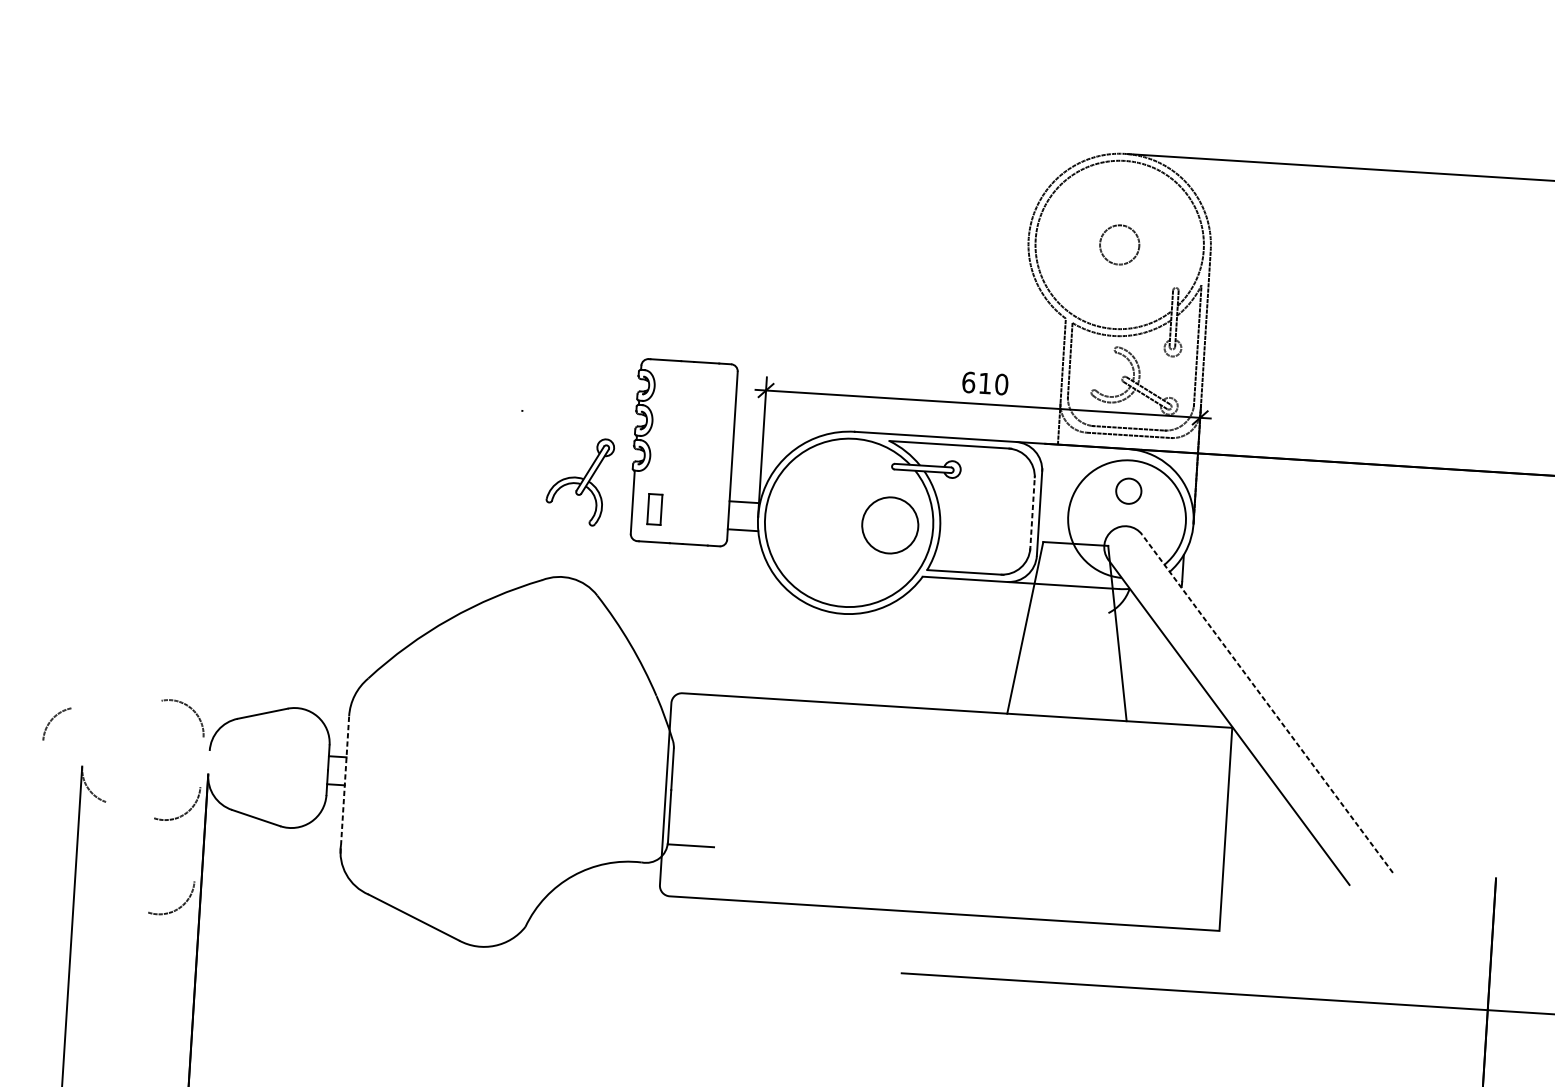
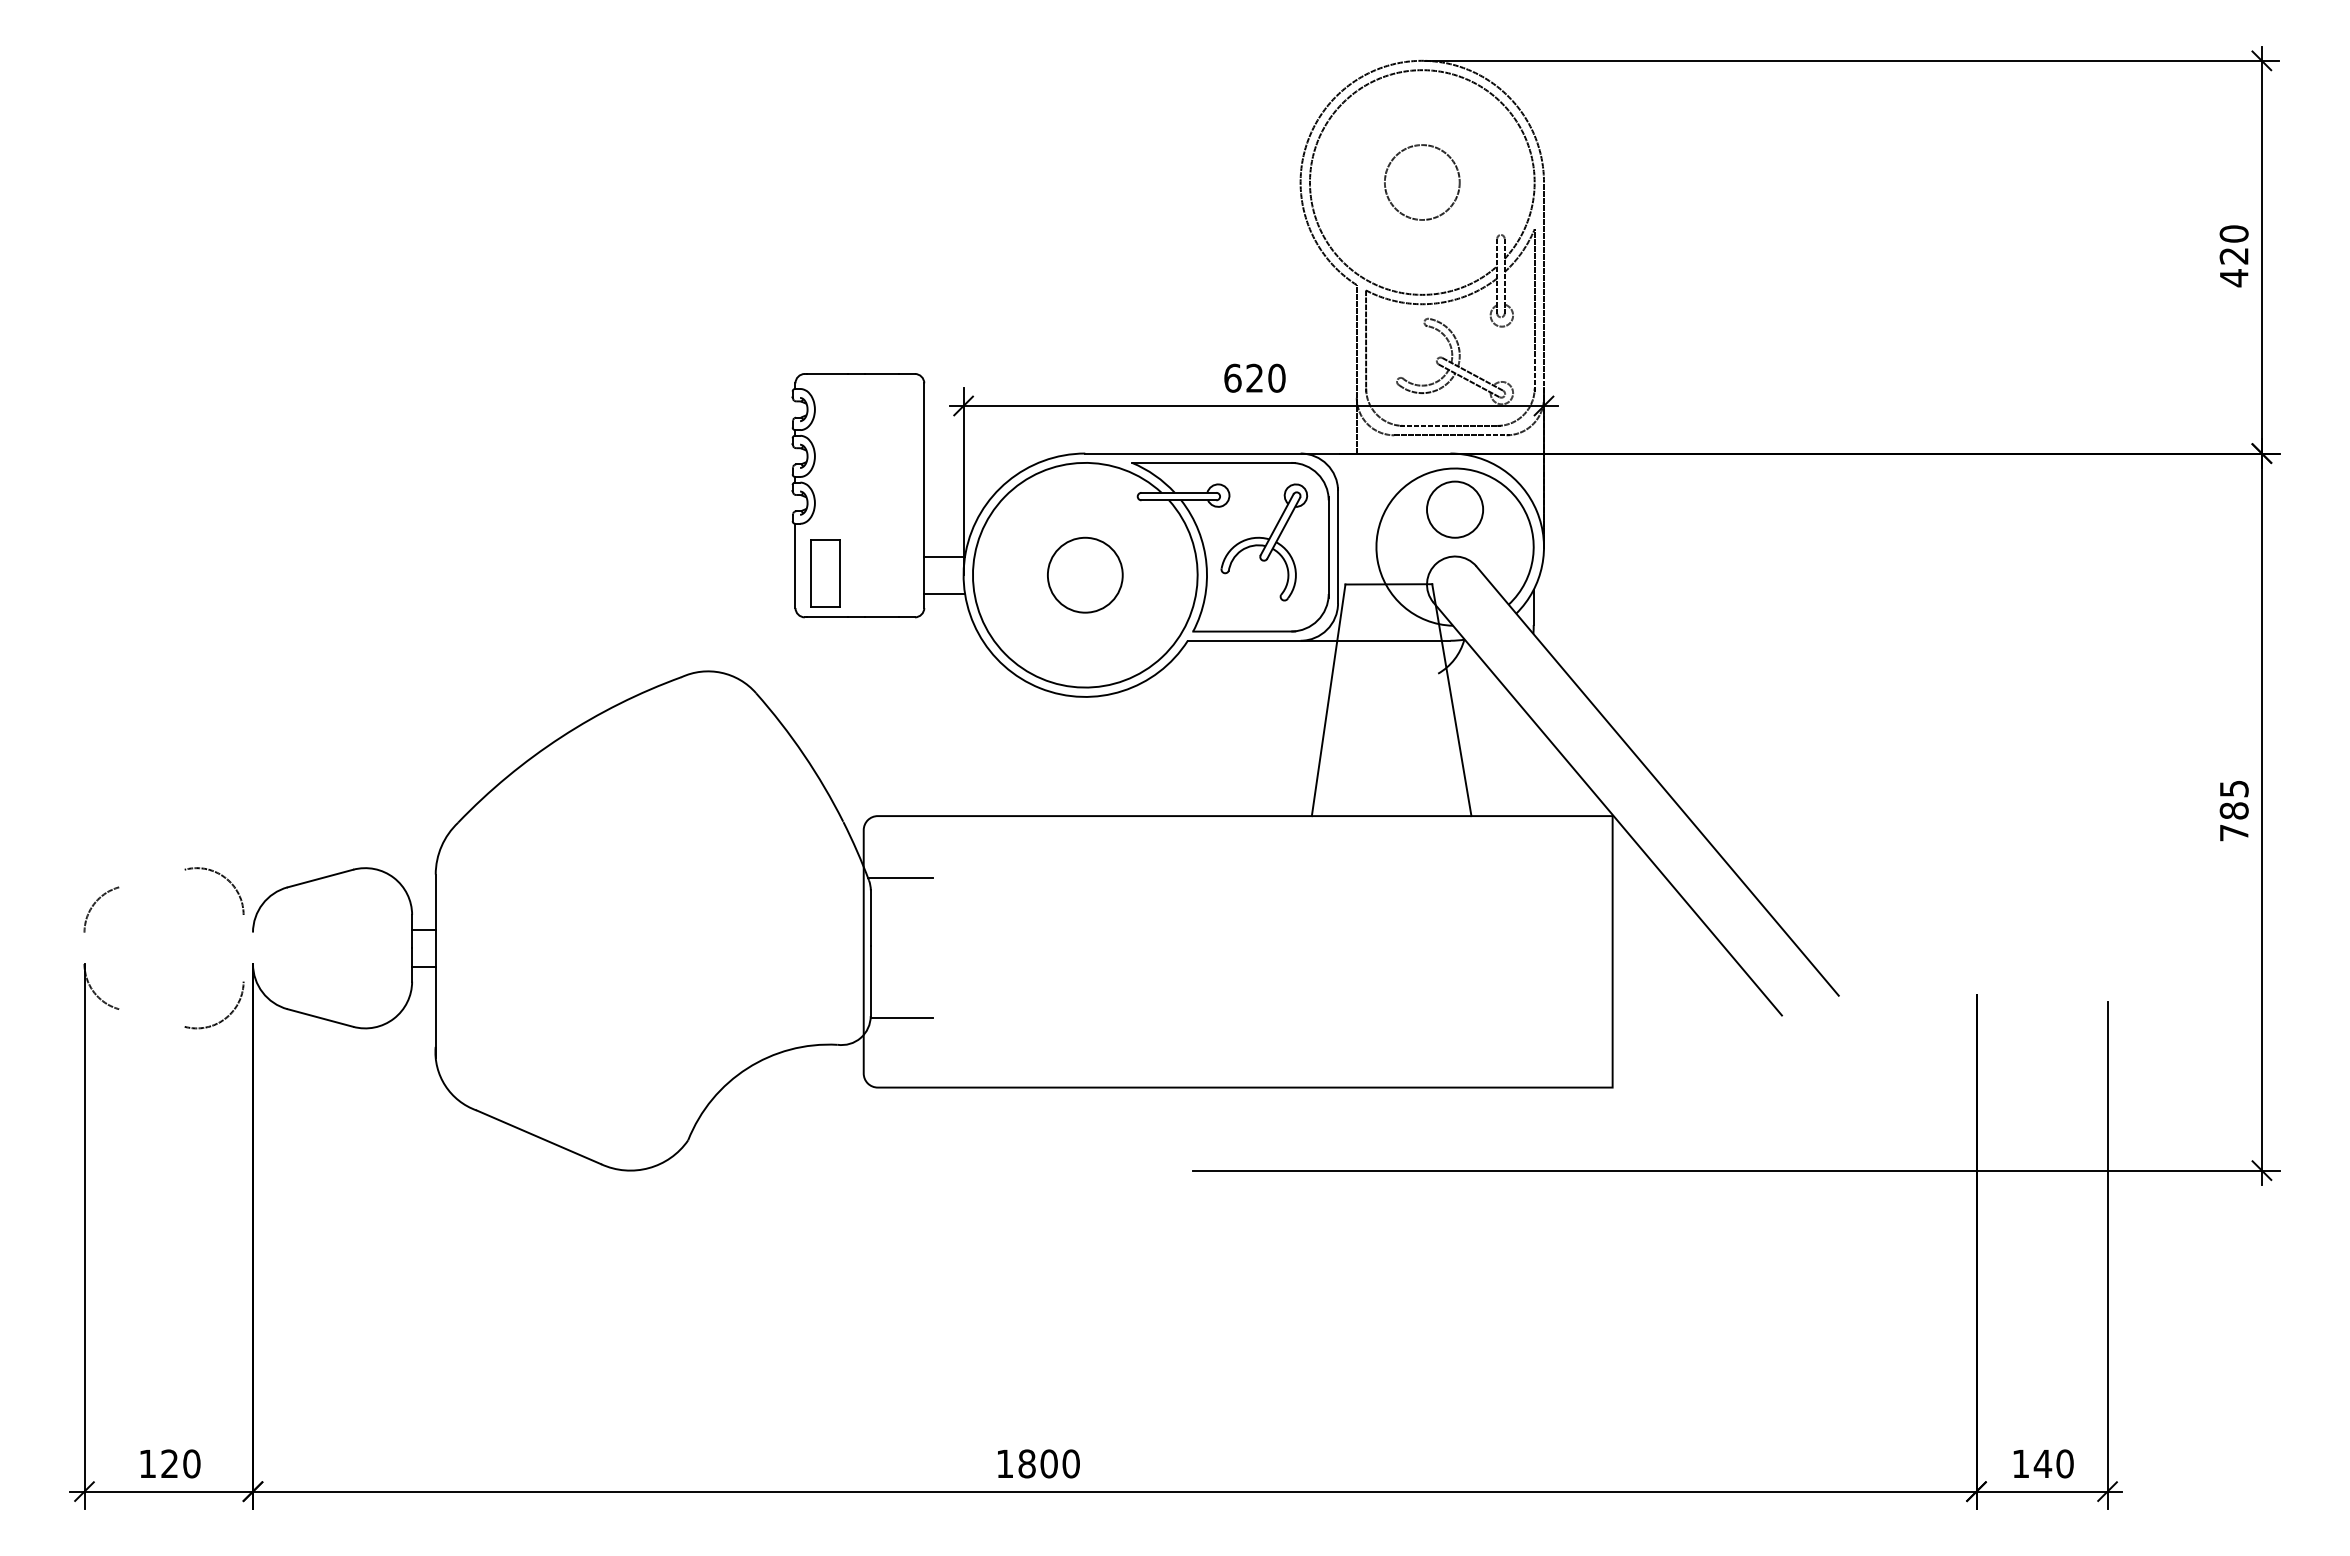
circle: (1119, 244) -> (1421, 182), size x1.43
text: (985, 382) -> (1254, 377), 610 -> 620
part: (580, 481) -> (1264, 542), moved
circle: (1129, 491) -> (1455, 509), size x1.67
part: (654, 509) -> (825, 573), size x1.67
line: (1032, 512) -> (1328, 546), dashed -> solid
circle: (890, 524) -> (1085, 574), moved
line: (1267, 704) -> (1657, 781), dashed -> solid
arc: (52, 720) -> (95, 904), moved
line: (696, 741) -> (900, 878), added
line: (344, 784) -> (435, 966), dashed -> solid
arc: (176, 908) -> (222, 1145), removed

